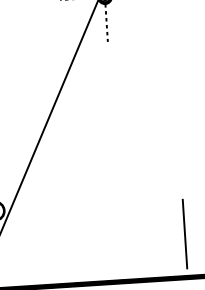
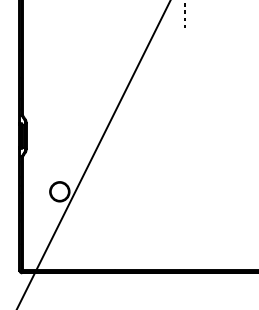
line: (184, 234) -> (250, 227), removed

